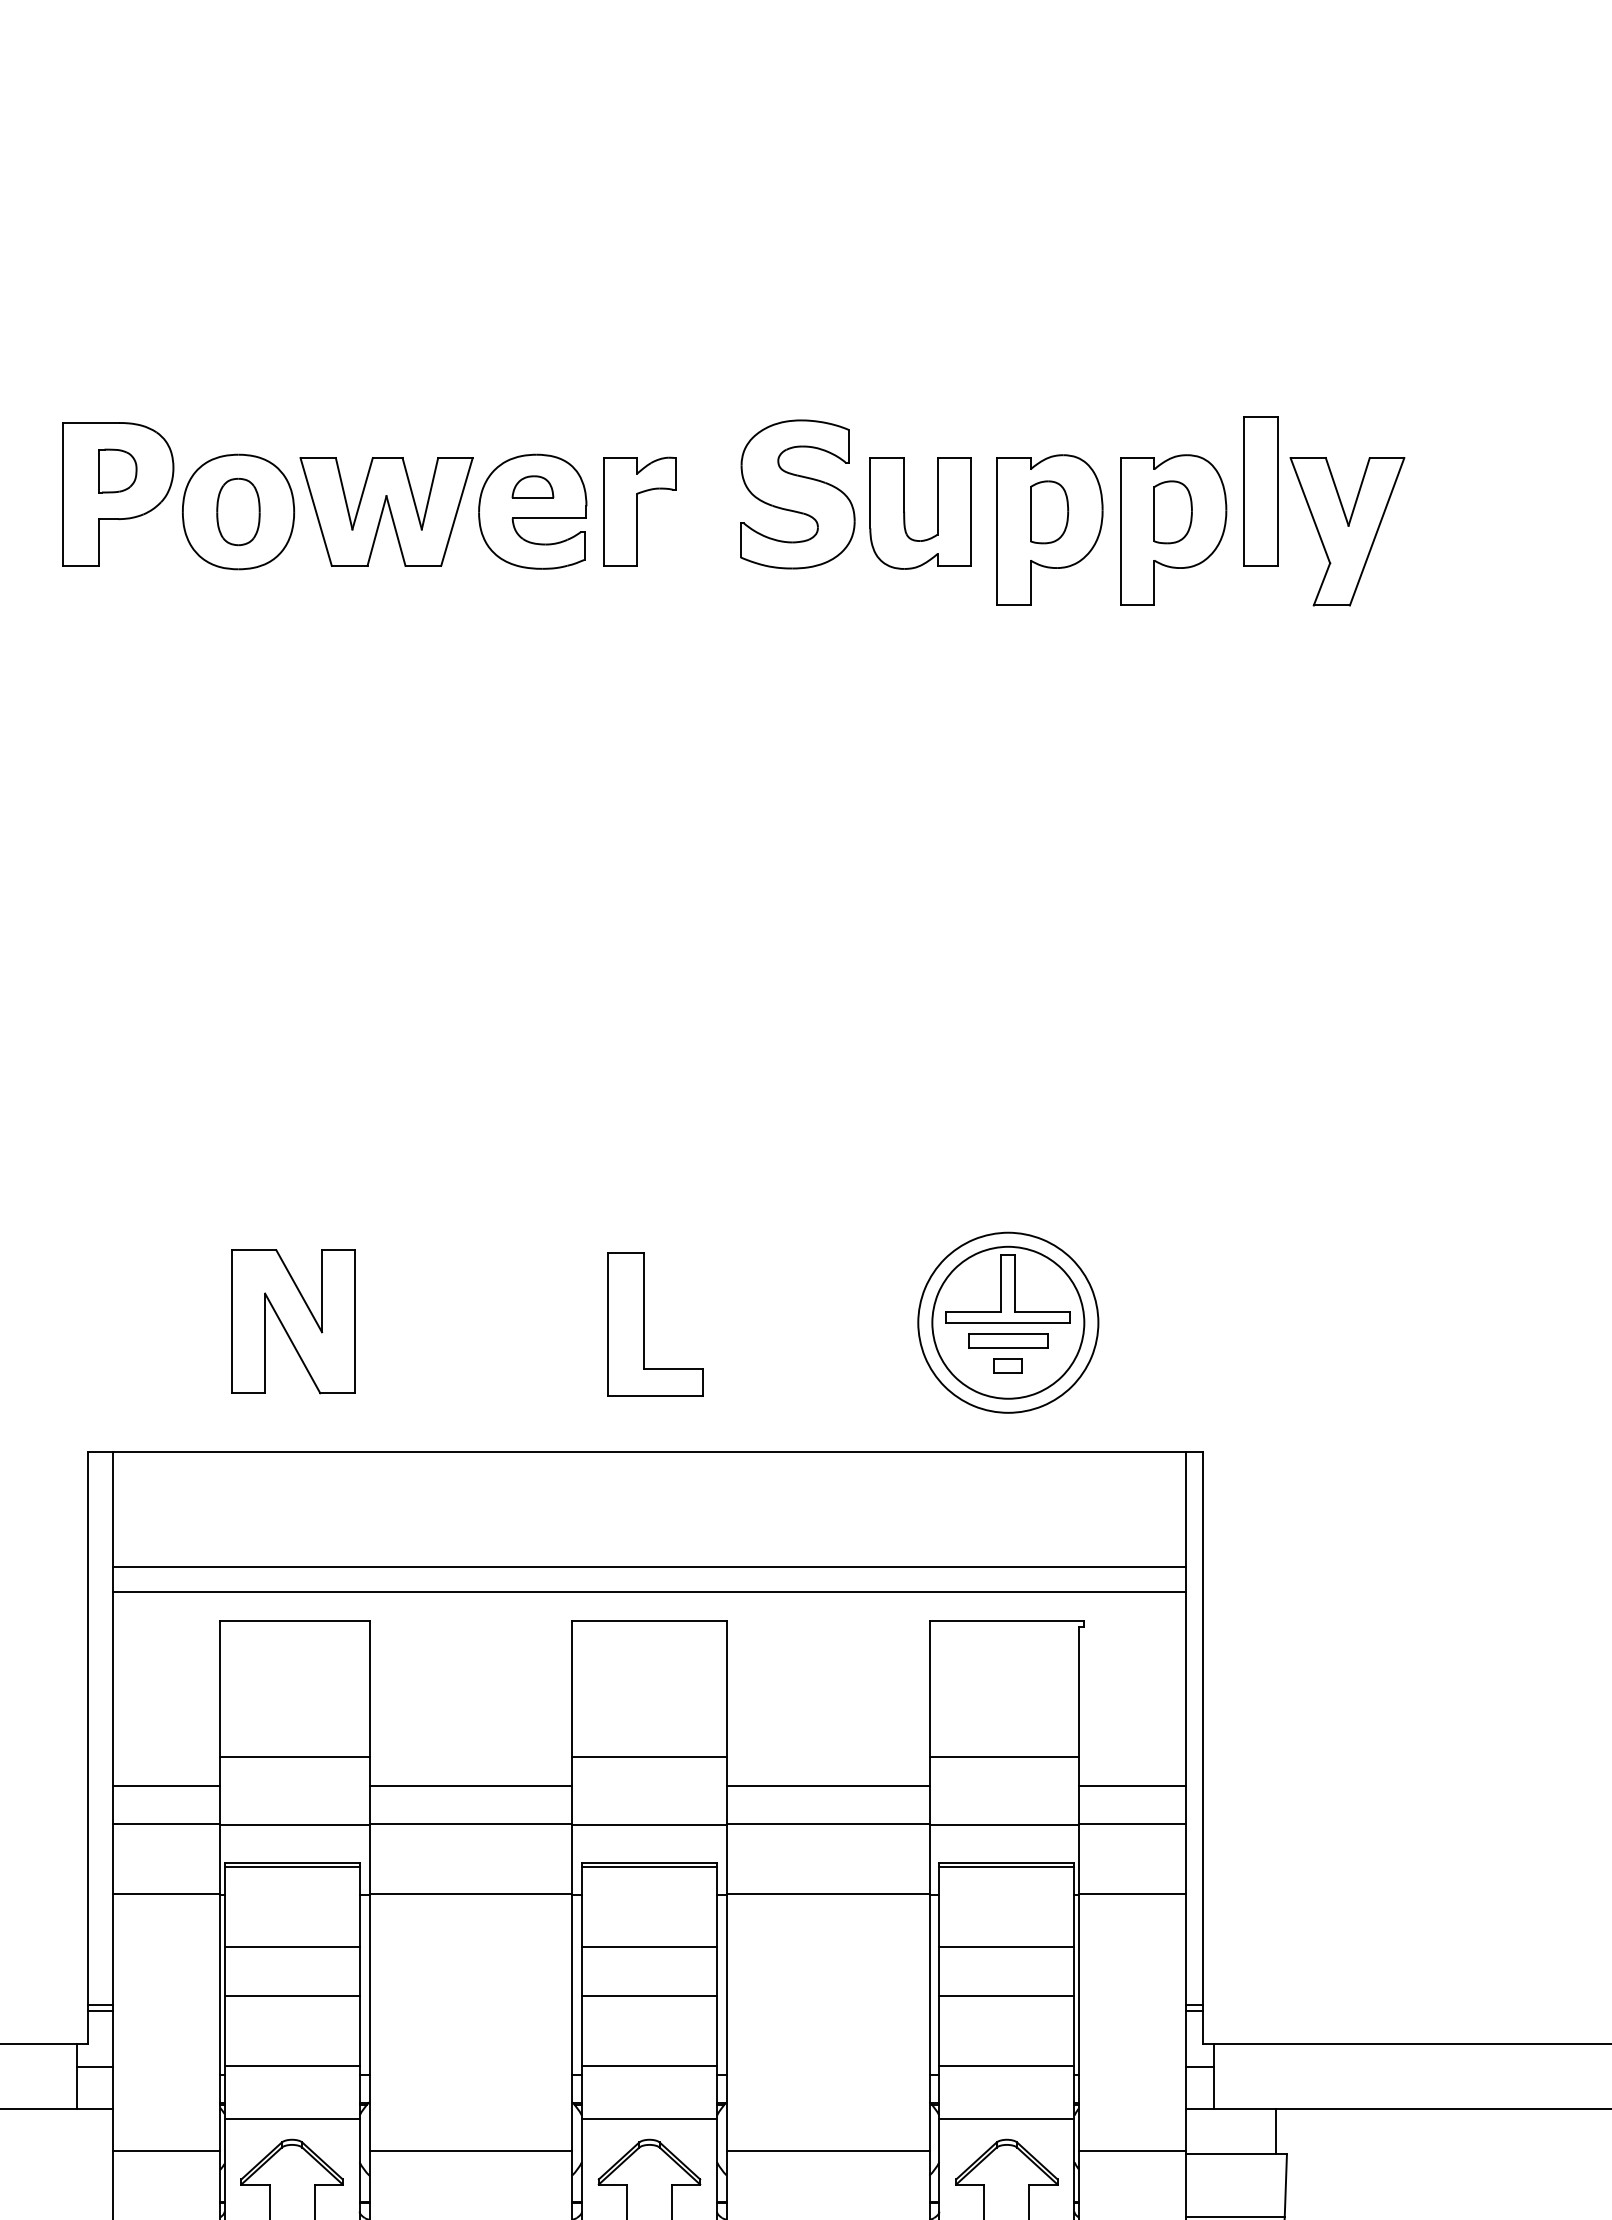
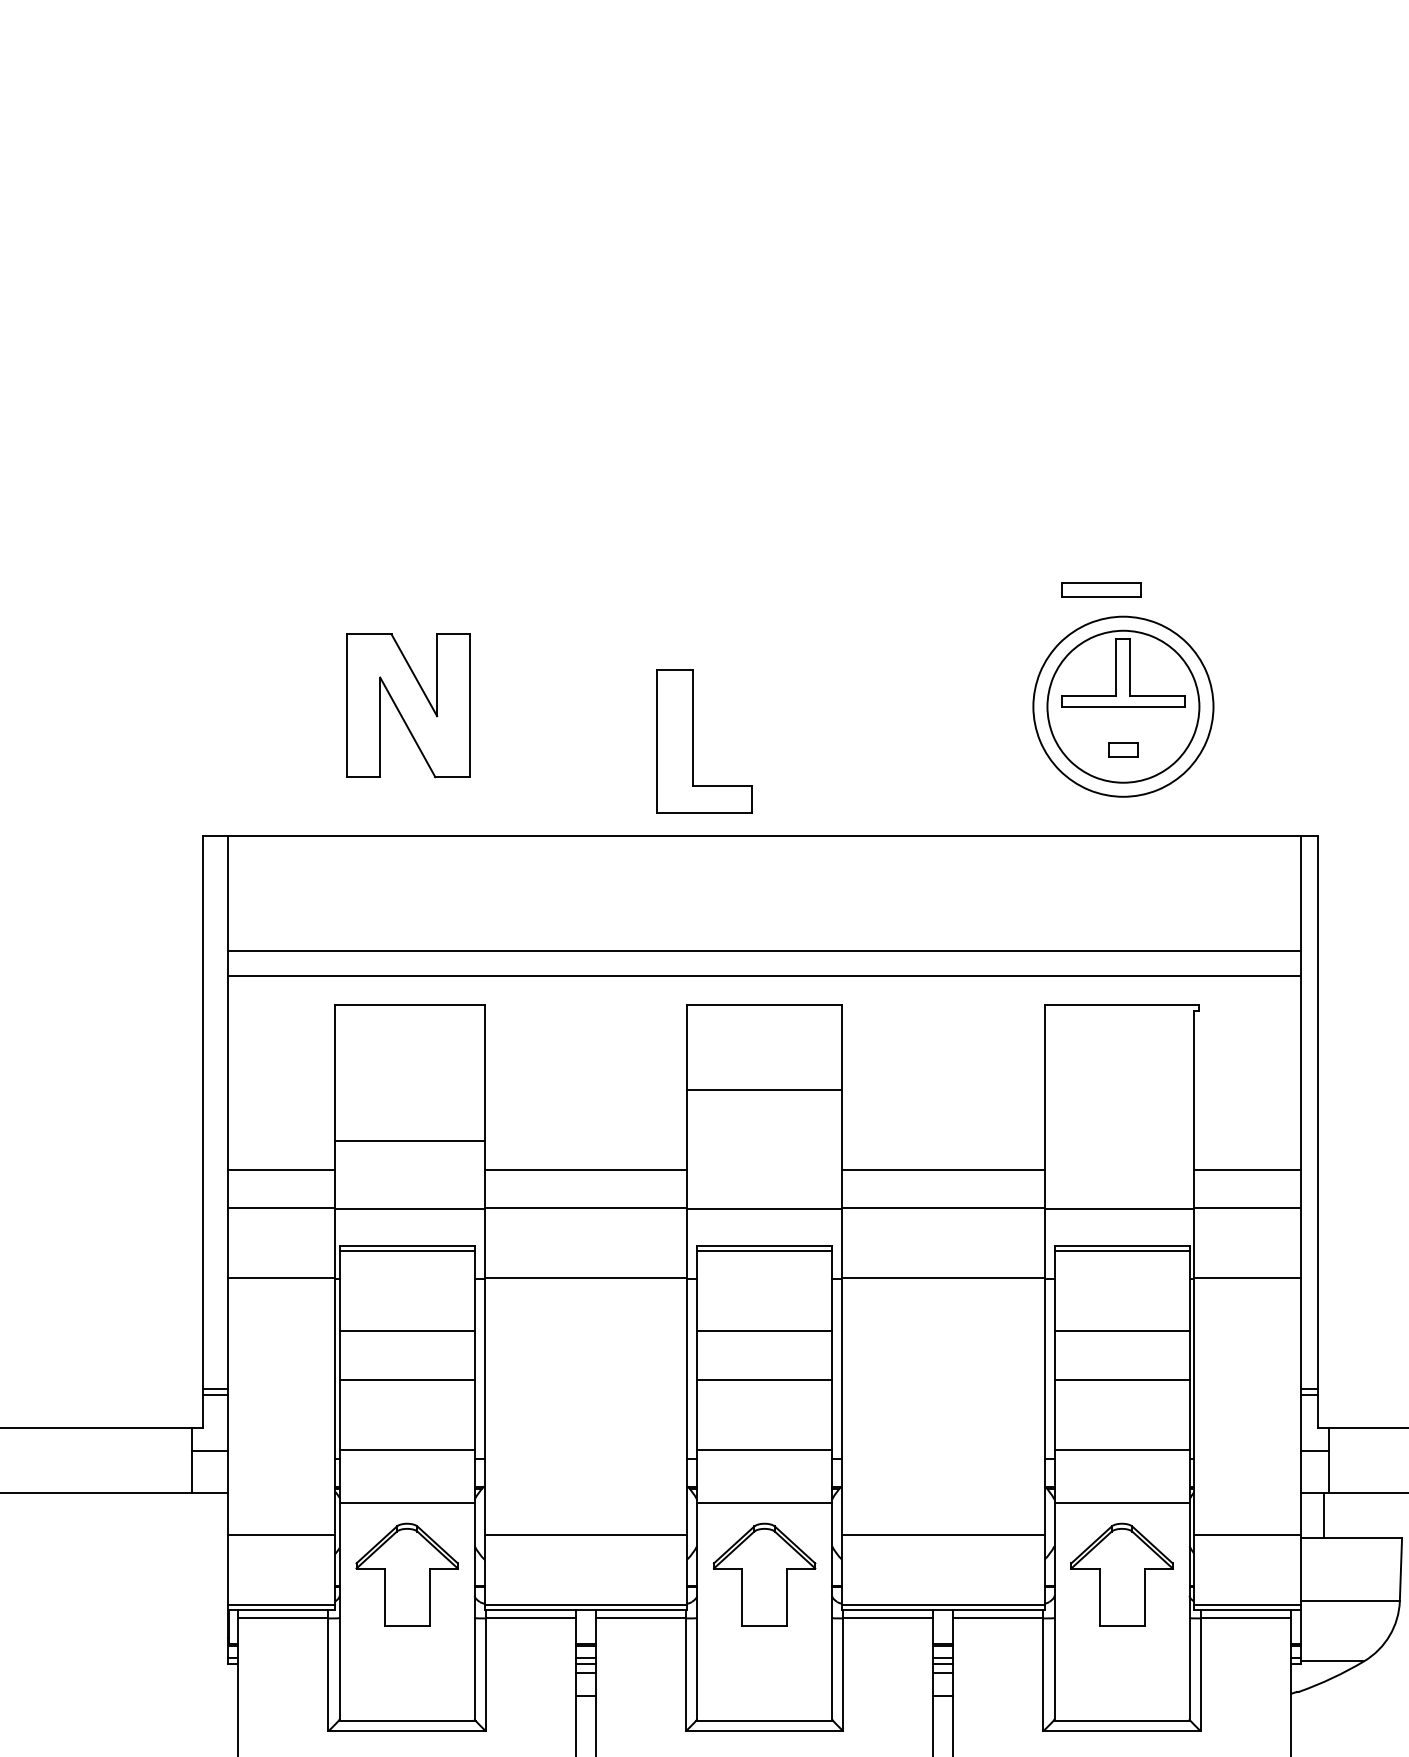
part: (644, 1324) -> (693, 741), moved
part: (1008, 1340) -> (1101, 589), moved
line: (649, 1757) -> (764, 1090), moved
line: (1003, 1757) -> (1118, 1141), removed
line: (1275, 2131) -> (1323, 1515), moved

